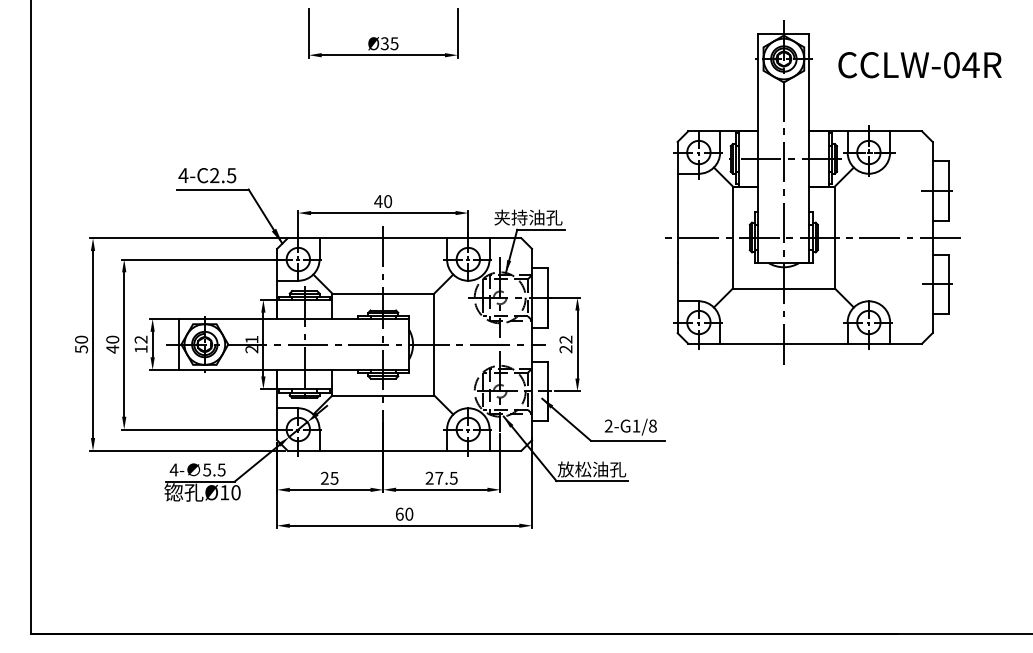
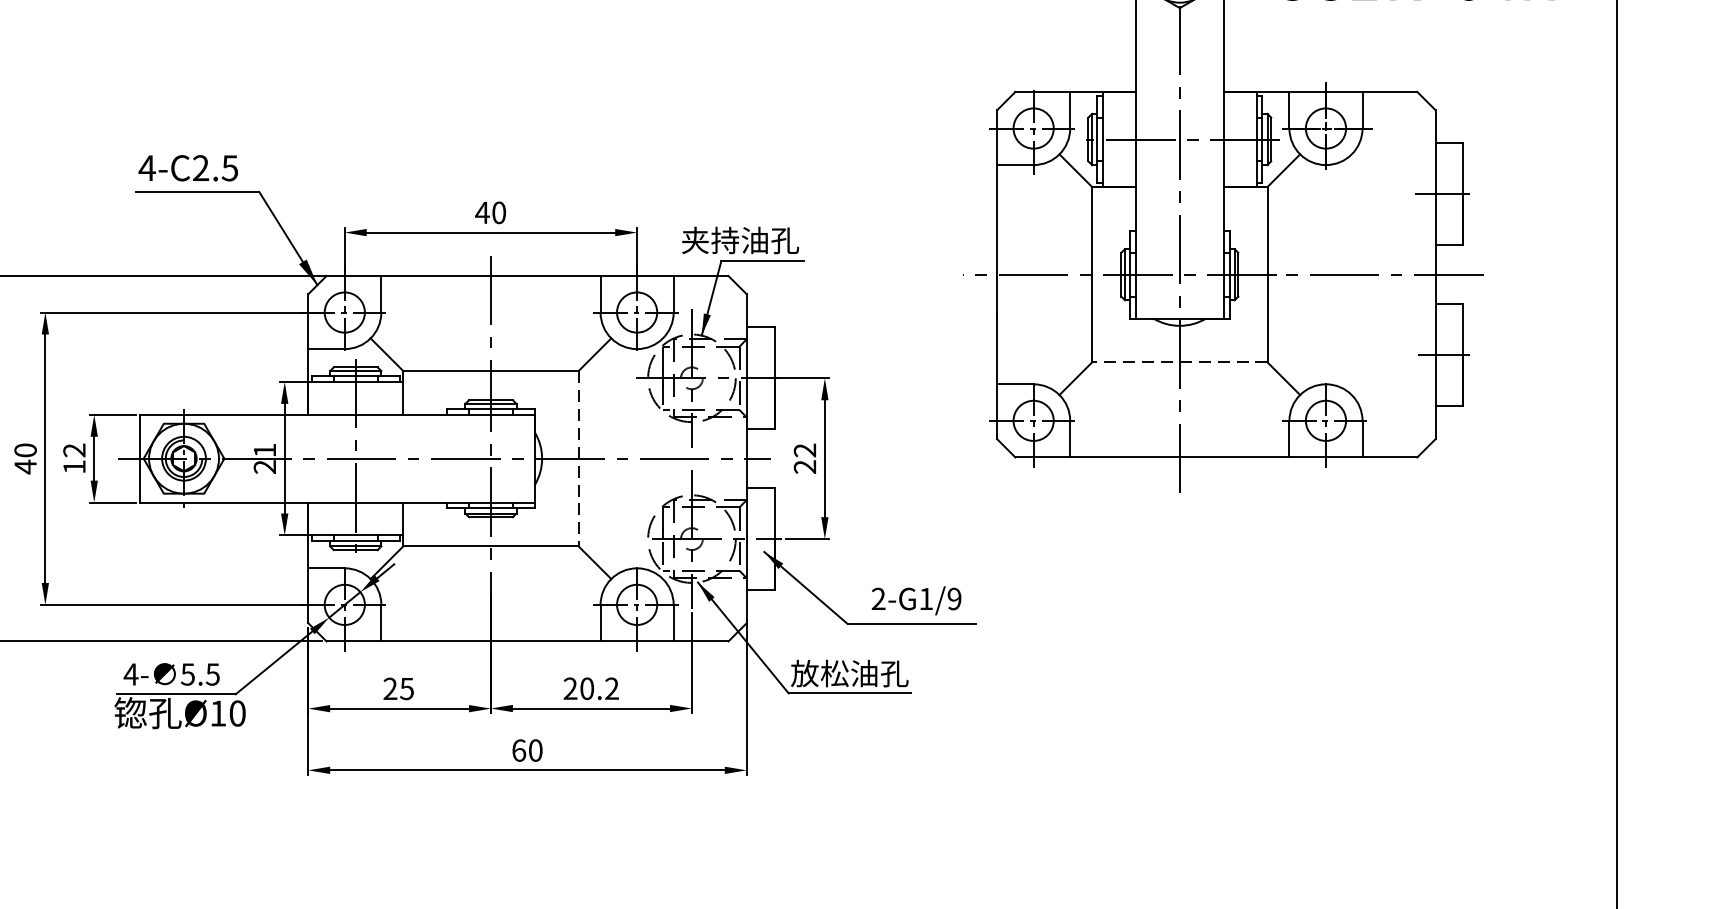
line: (783, 288) -> (1179, 362), solid -> dashed
line: (434, 344) -> (578, 458), solid -> dashed
text: (652, 425) -> (953, 597), 2-G1/8 -> 2-G1/9
text: (446, 477) -> (599, 687), 27.5 -> 20.2

